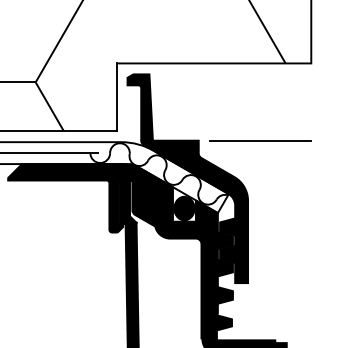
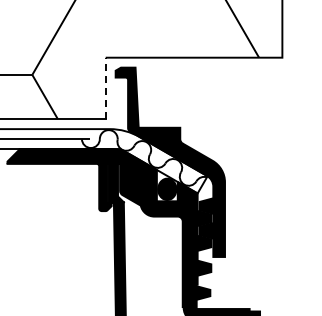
line: (116, 97) -> (105, 88), solid -> dashed
line: (259, 140) -> (235, 127), removed

